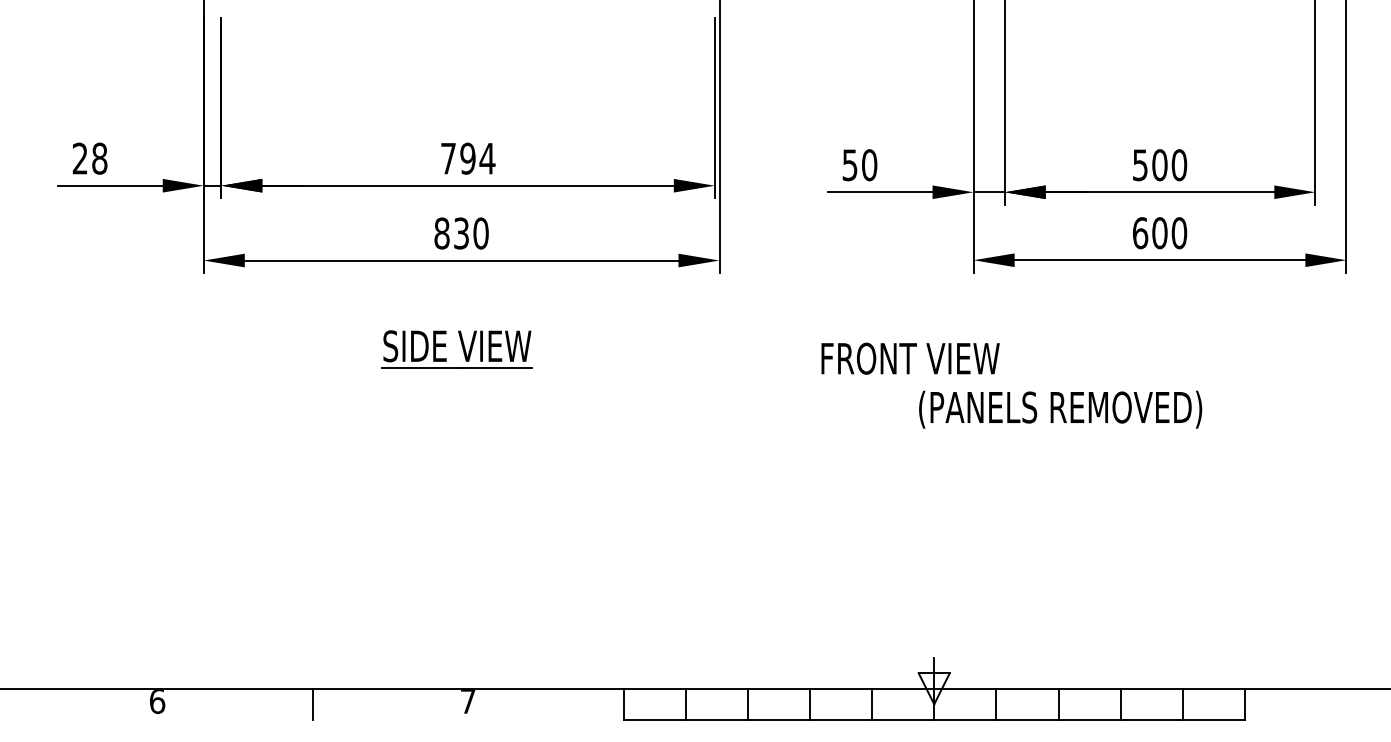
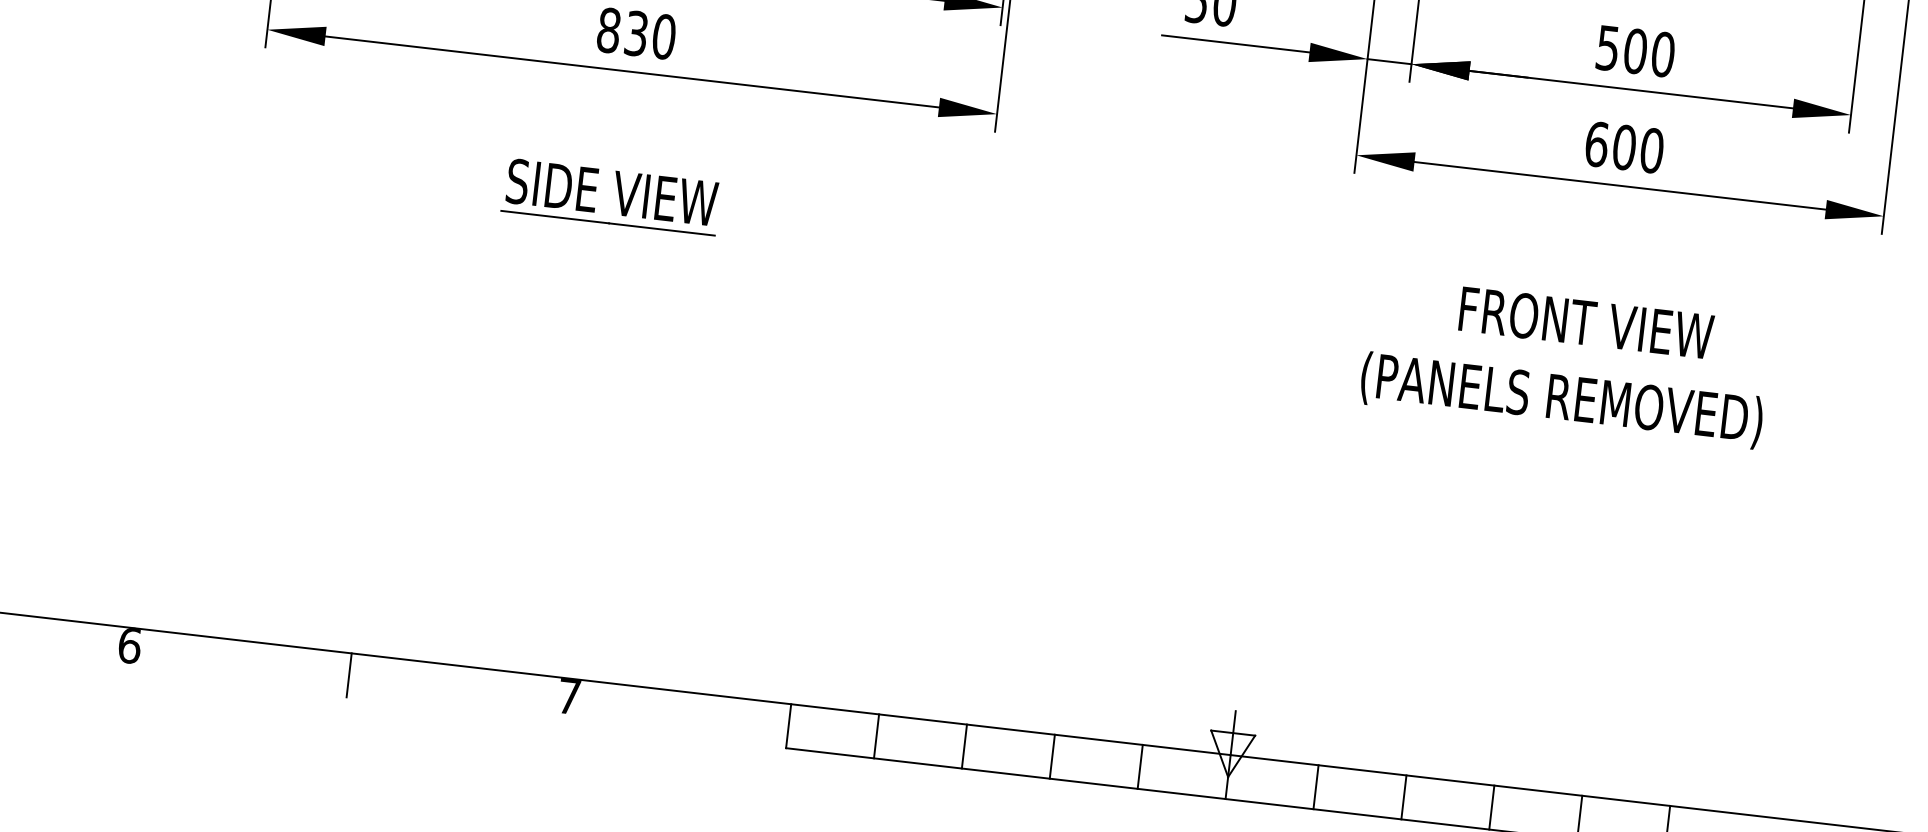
text: (910, 358) -> (1586, 322), moved
text: (1060, 409) -> (1561, 400), moved

